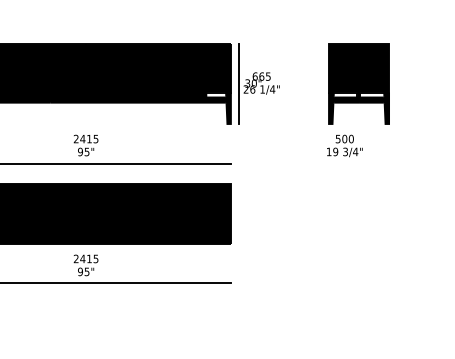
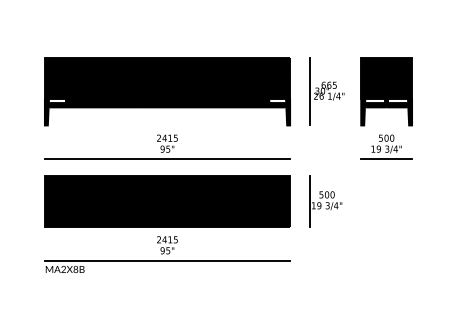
part: (258, 83) -> (326, 91), moved
part: (358, 83) -> (386, 91), moved
line: (344, 164) -> (386, 159), added
part: (272, 213) -> (325, 201), added

